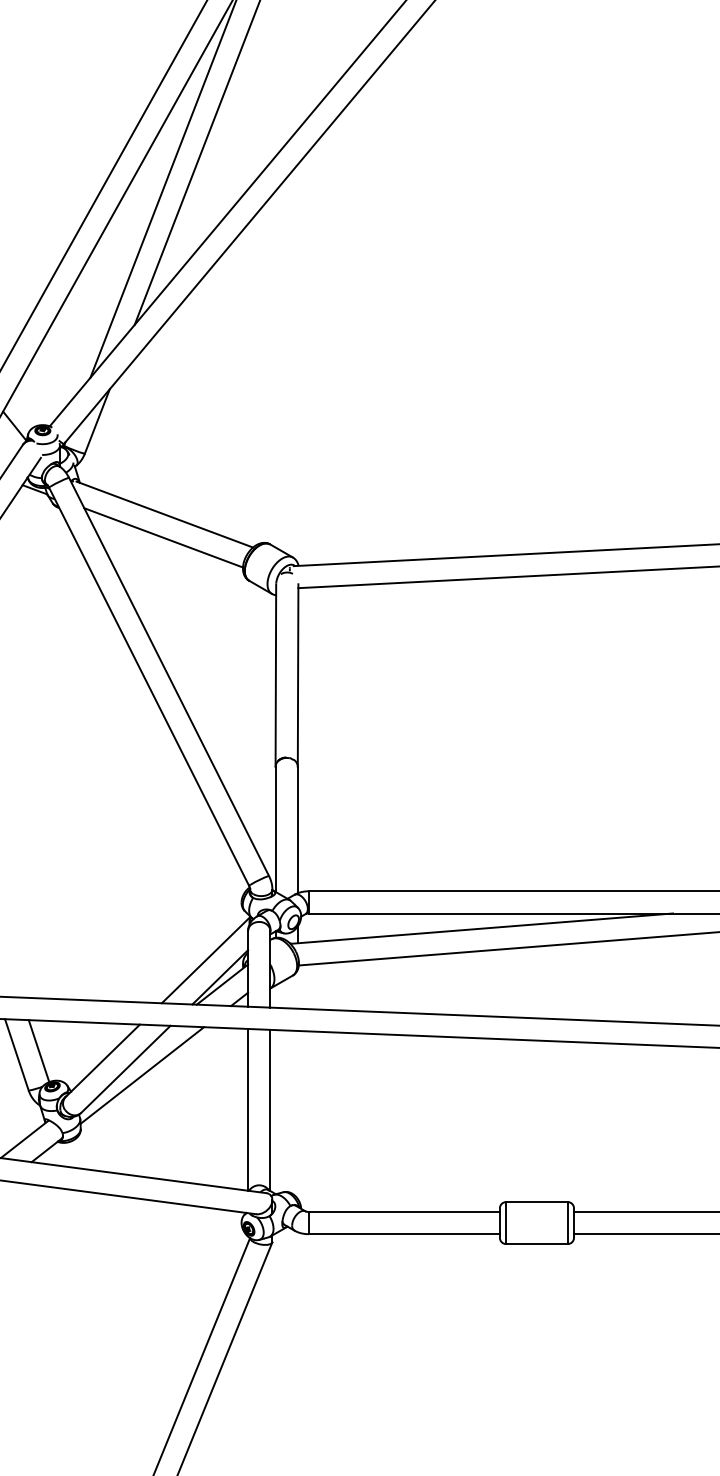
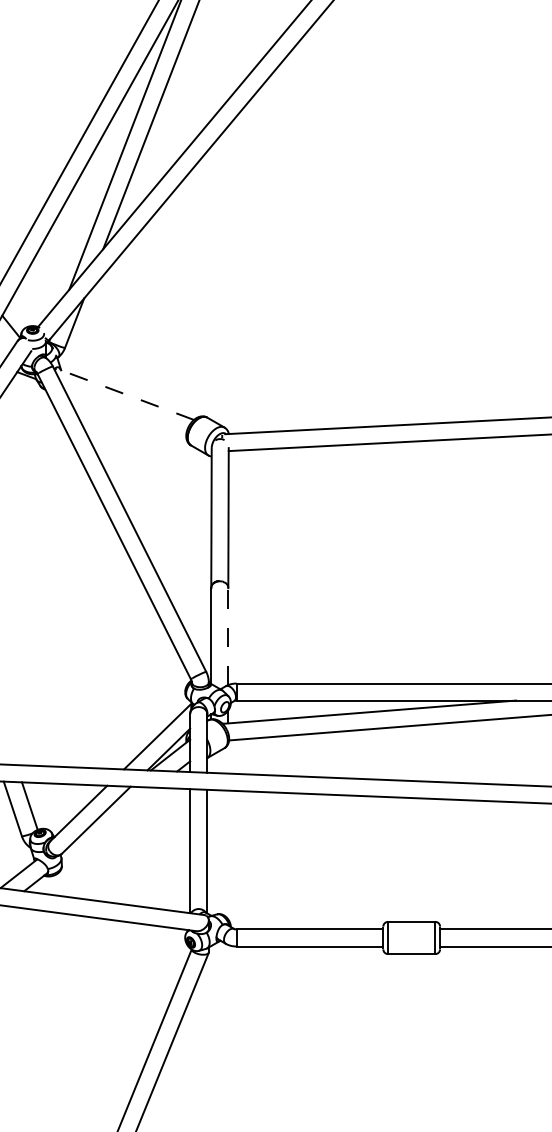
line: (163, 514) -> (125, 394), solid -> dashed
line: (163, 537) -> (125, 412), removed
line: (298, 829) -> (228, 636), solid -> dashed
line: (141, 1075) -> (108, 824), removed

